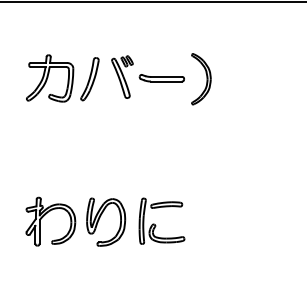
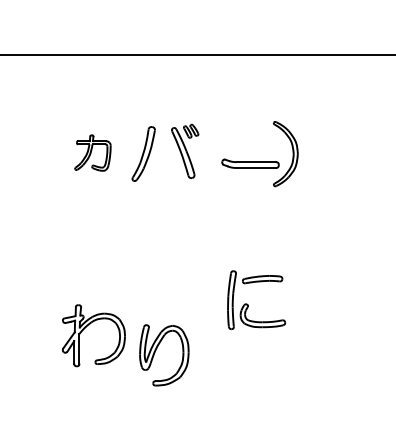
part: (49, 77) -> (92, 152), size x0.6
part: (161, 77) -> (250, 163), moved
part: (99, 220) -> (155, 353), moved
part: (155, 224) -> (248, 304), moved

